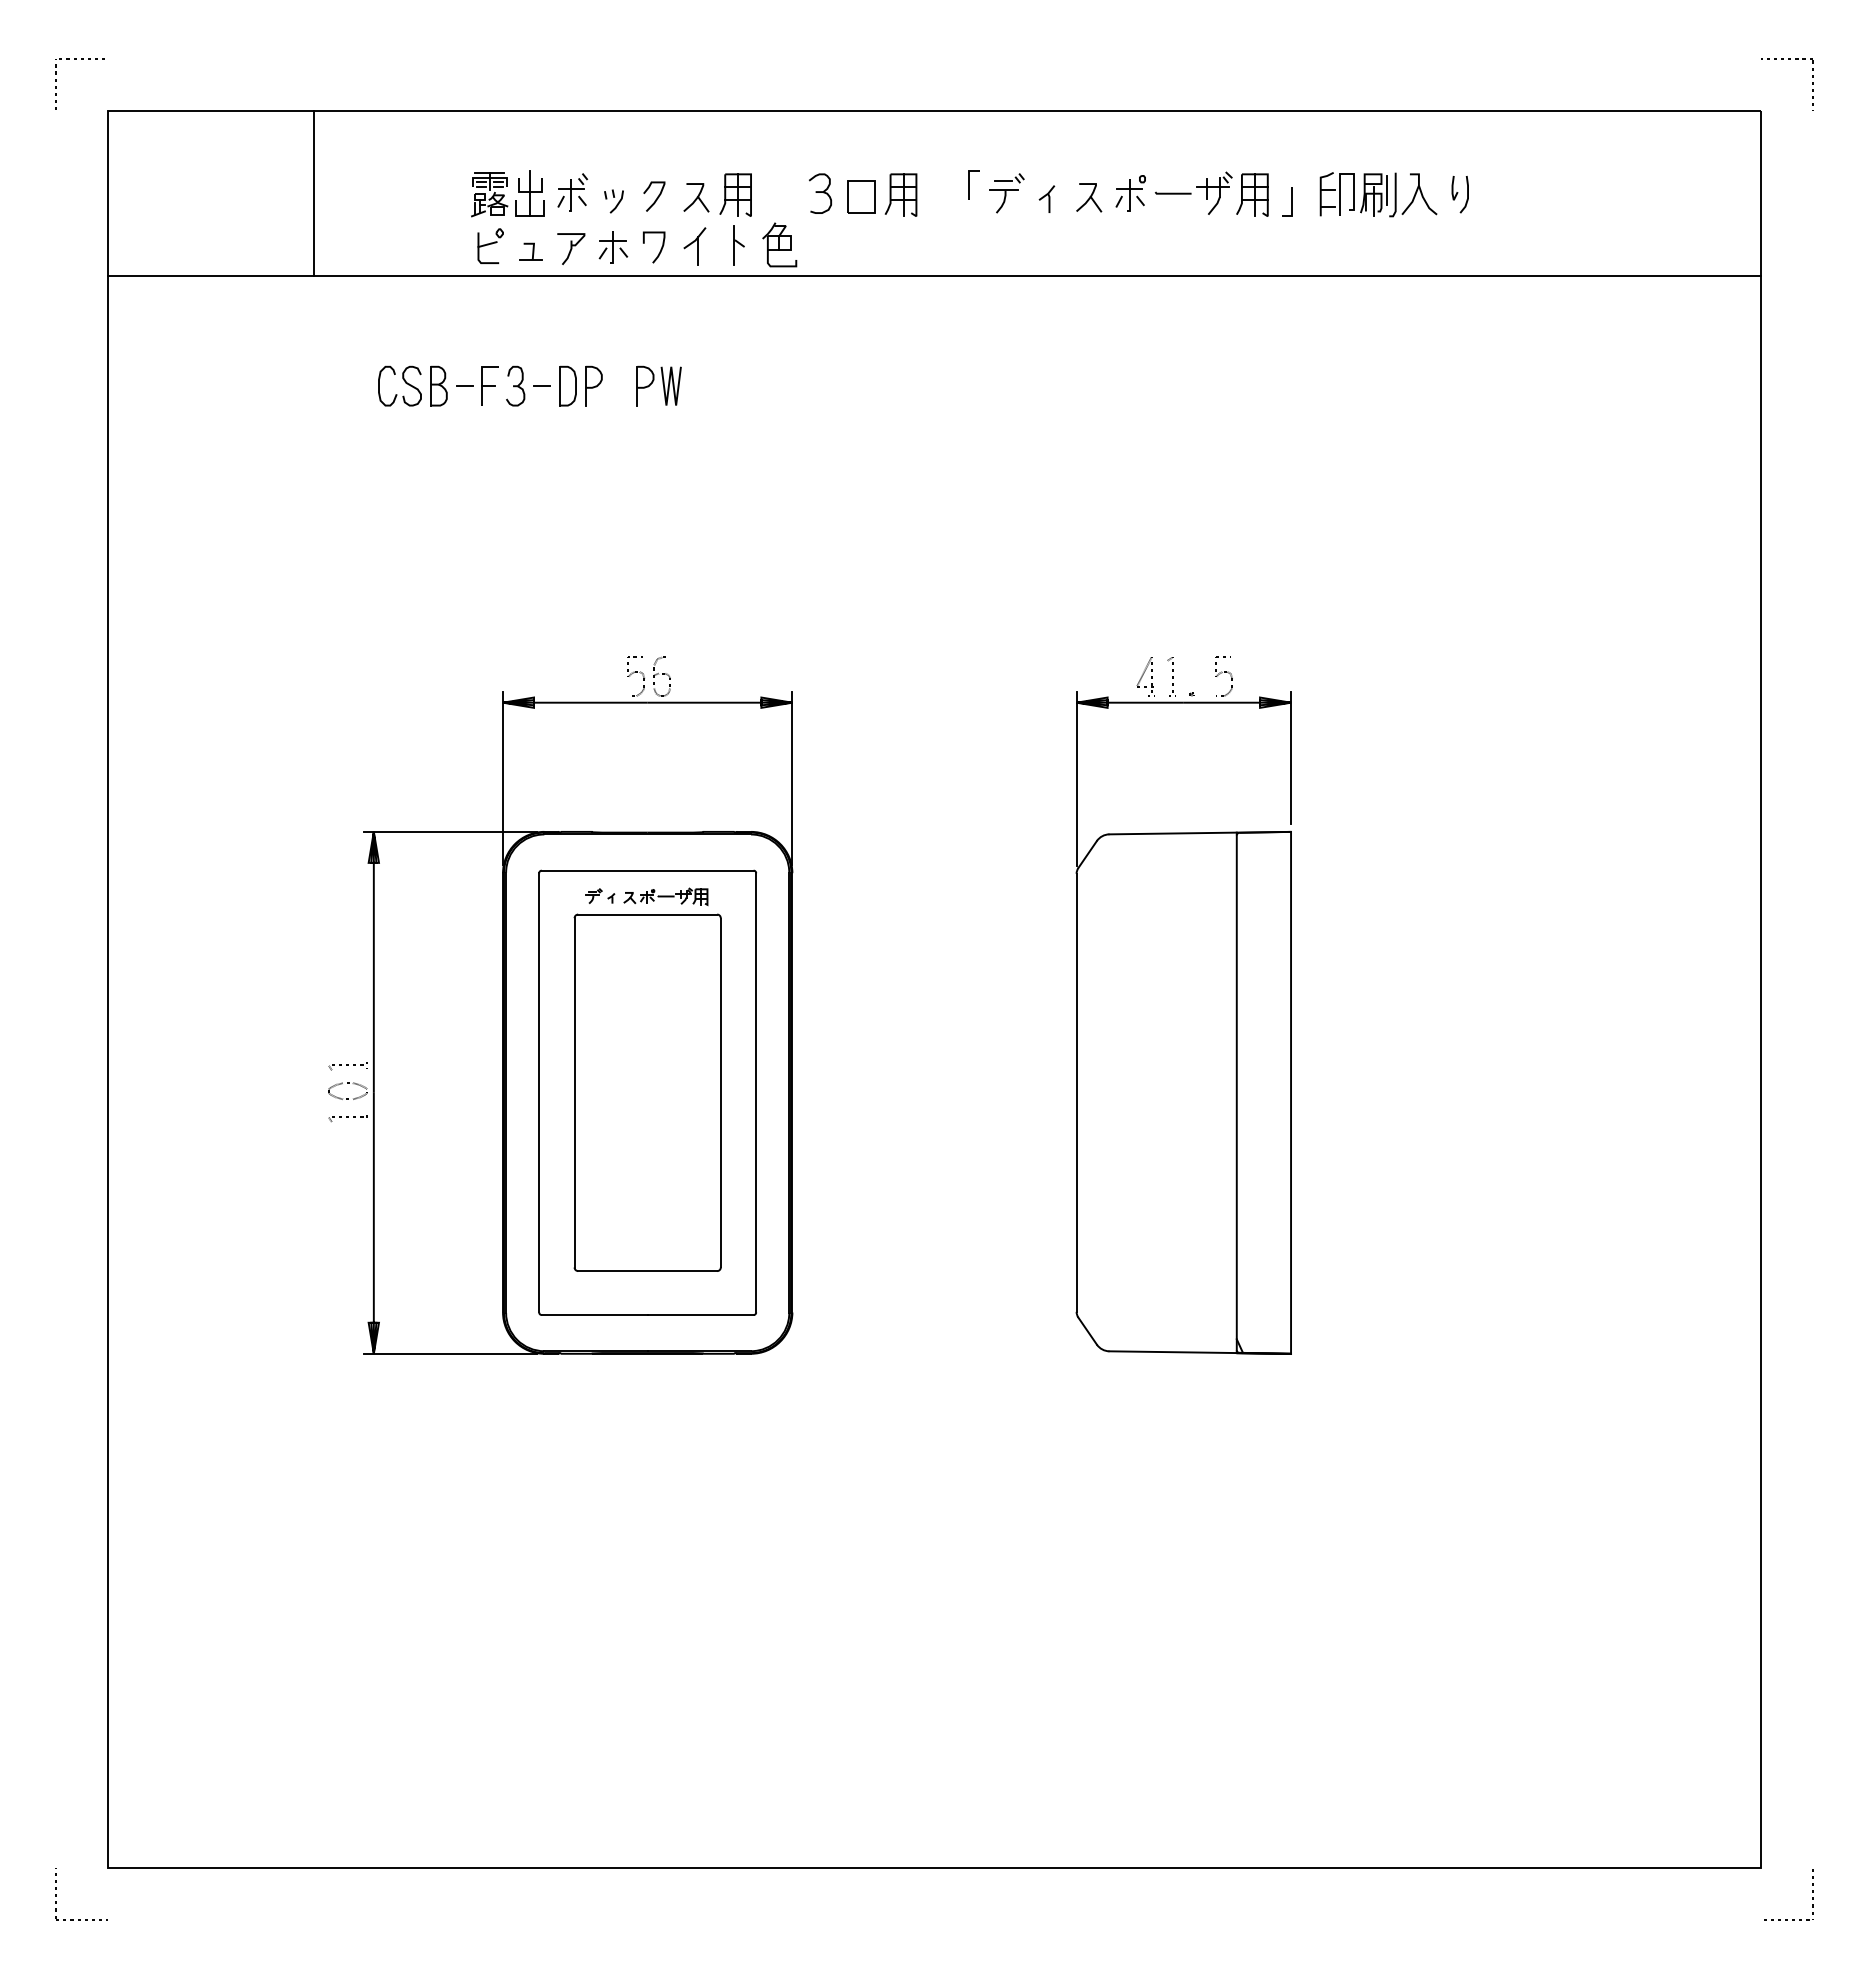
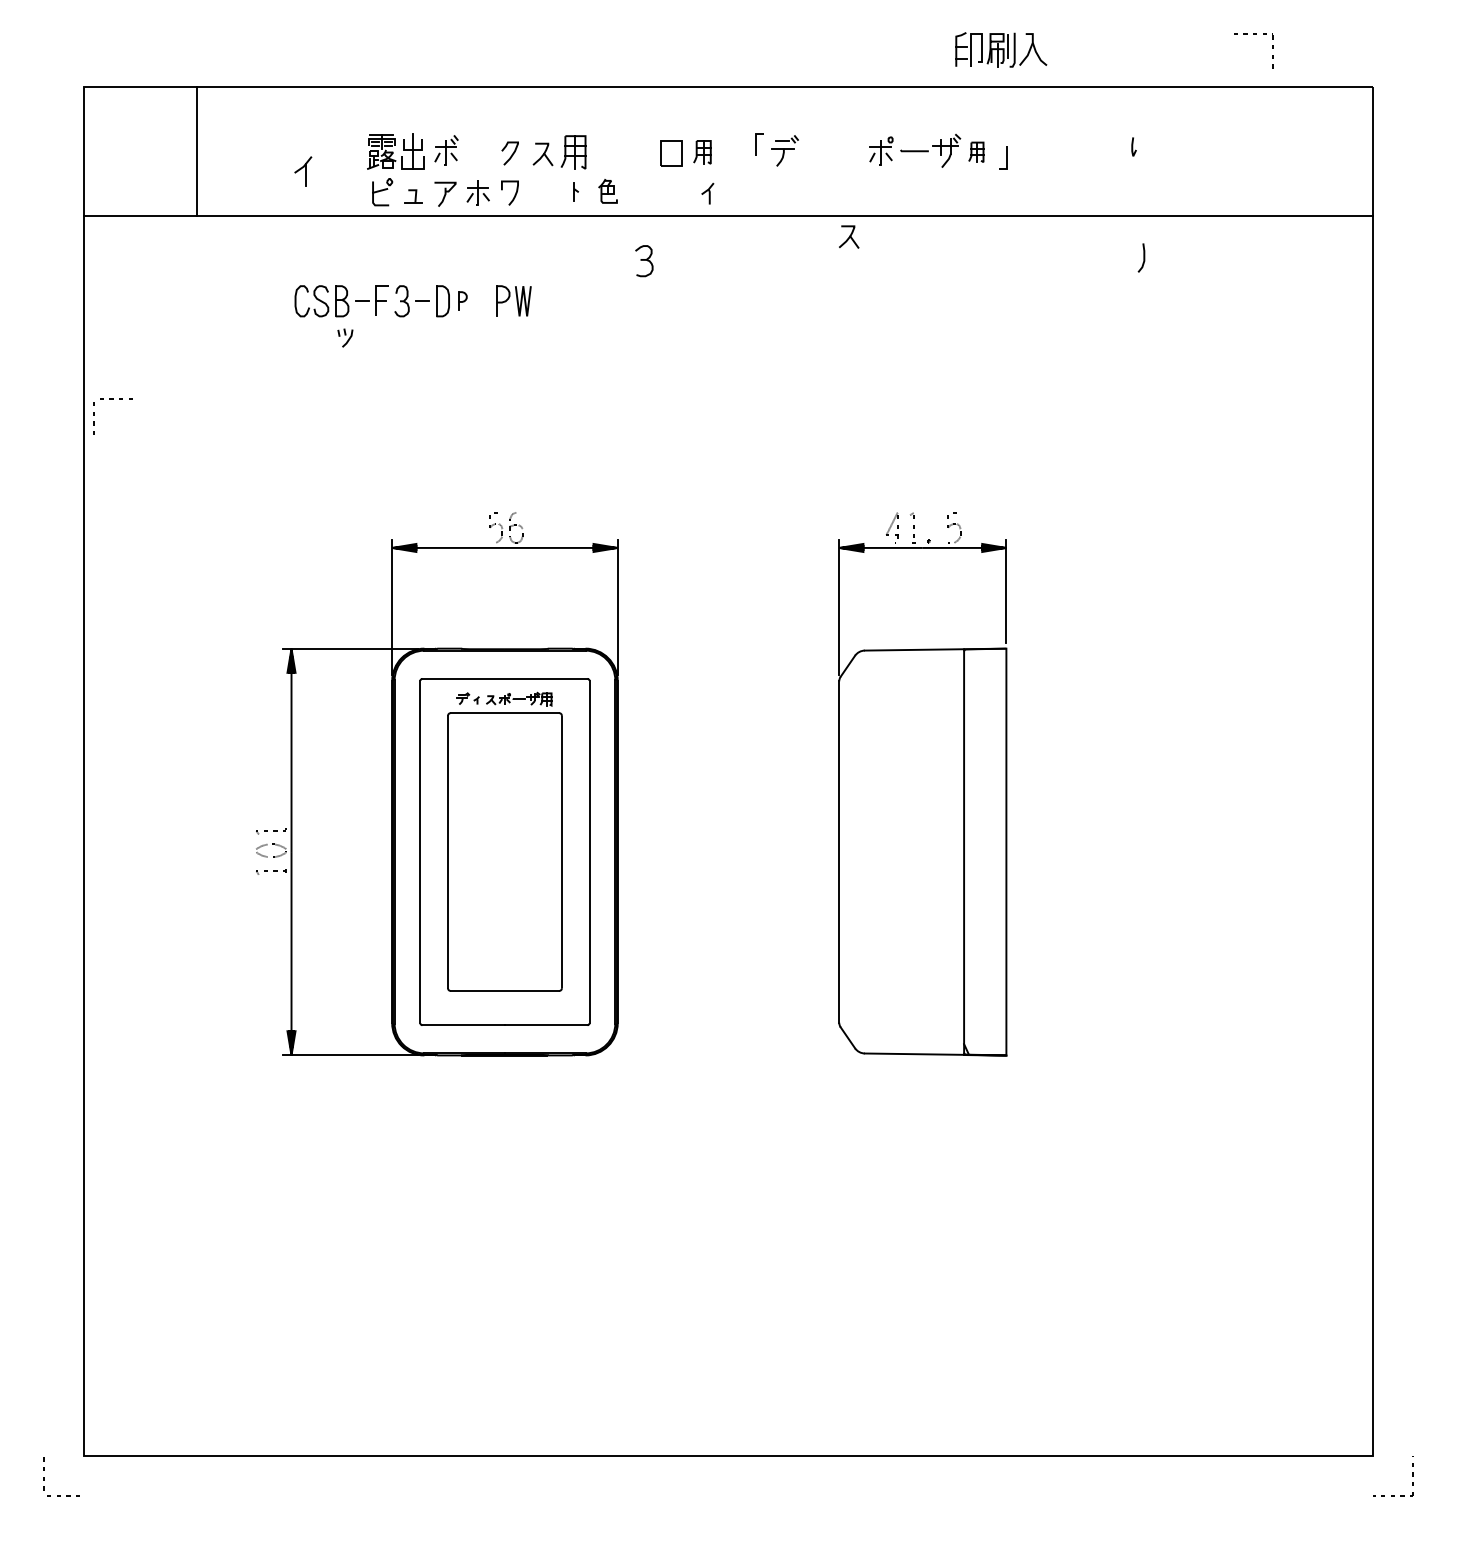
line: (56, 81) -> (94, 416), moved
line: (1812, 84) -> (1272, 53), moved
line: (314, 193) -> (196, 151), moved
part: (820, 193) -> (644, 260), moved
part: (900, 194) -> (702, 151), size x0.7
part: (1252, 194) -> (976, 151), size x0.6
part: (1378, 194) -> (1001, 49), moved
curve: (1467, 194) -> (1143, 257), moved
part: (1089, 197) -> (849, 236), moved
part: (1046, 198) -> (707, 193), moved
part: (613, 201) -> (345, 338), moved
part: (779, 244) -> (607, 190), size x0.7
part: (738, 245) -> (575, 191), size x0.6
part: (694, 246) -> (302, 171), moved
part: (593, 385) -> (462, 300), size x0.6

